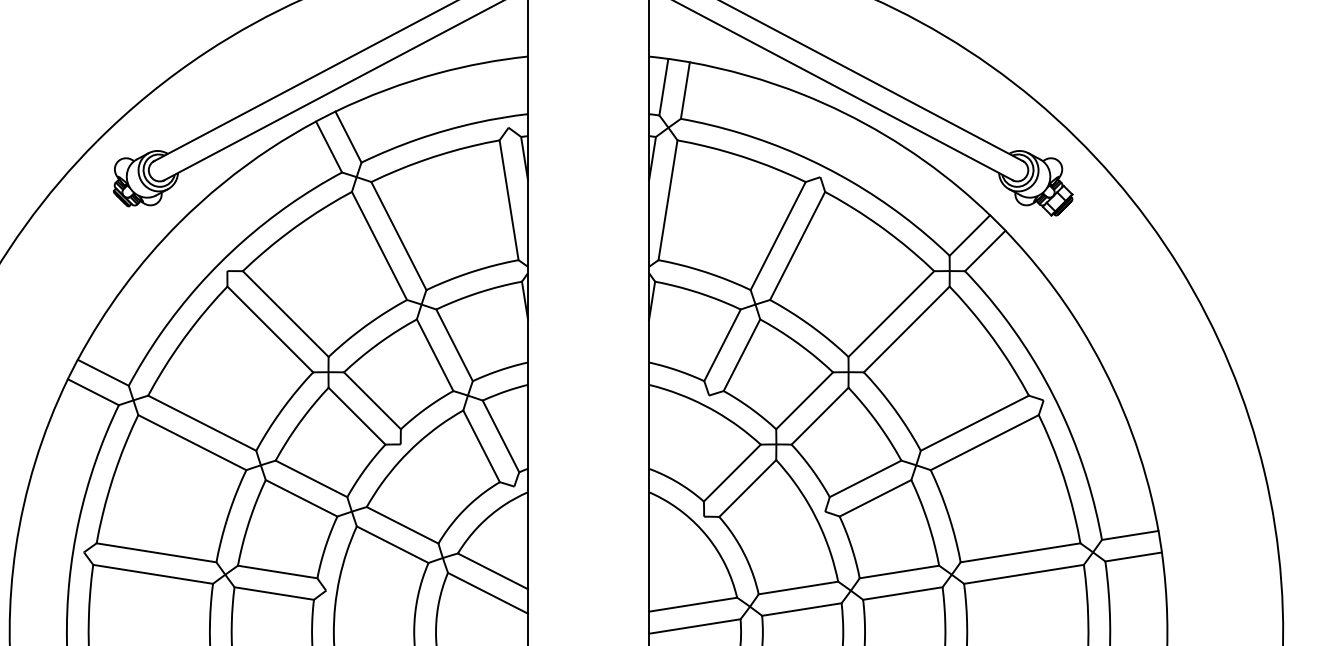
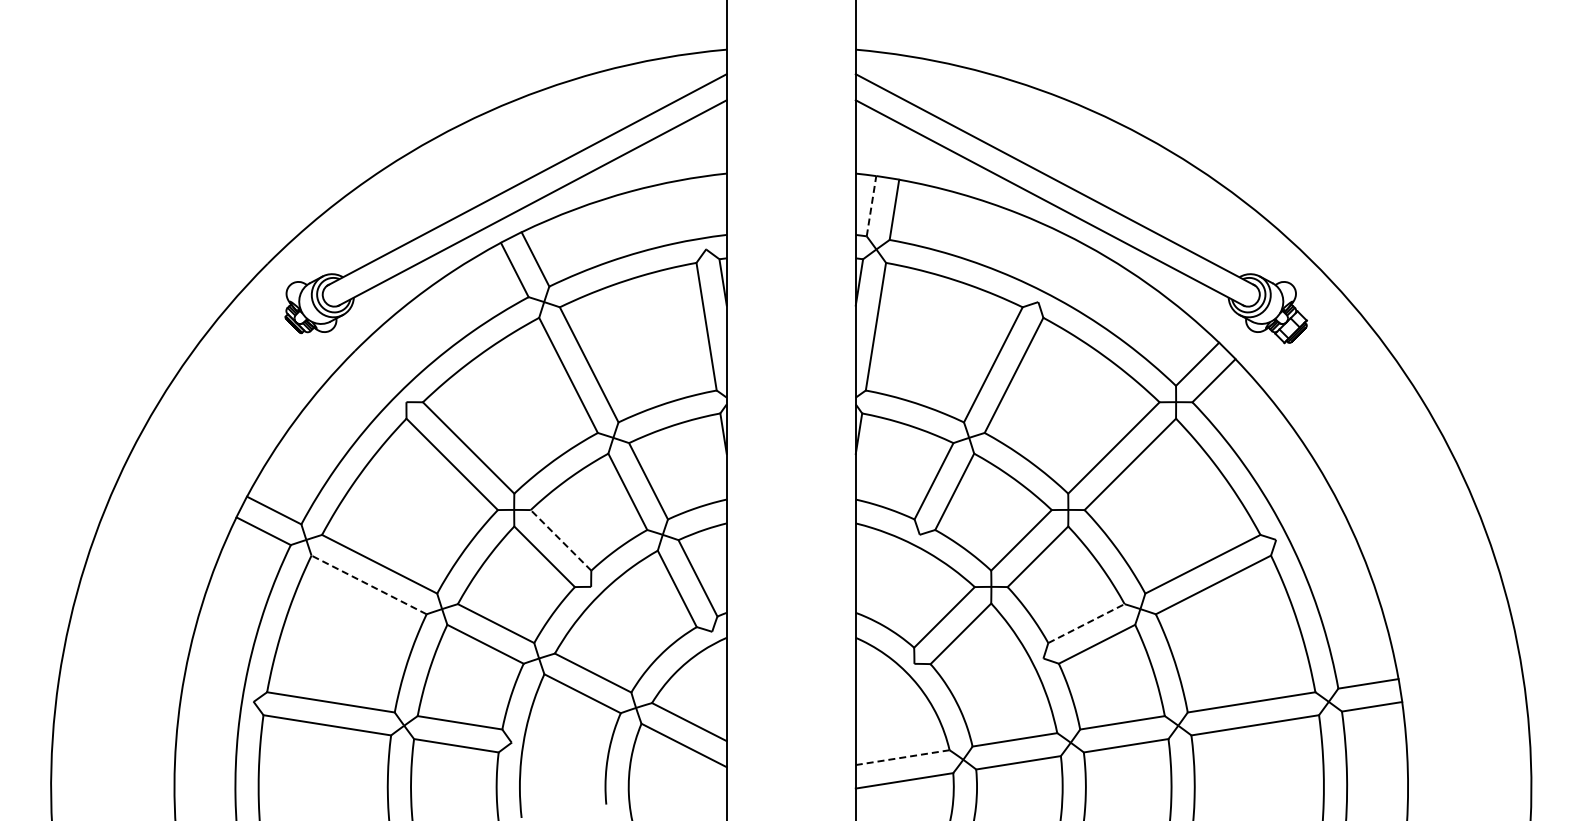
line: (663, 86) -> (871, 205), solid -> dashed
line: (372, 400) -> (561, 540), solid -> dashed
line: (192, 442) -> (369, 584), solid -> dashed
line: (865, 478) -> (1086, 623), solid -> dashed
line: (693, 604) -> (903, 757), solid -> dashed

